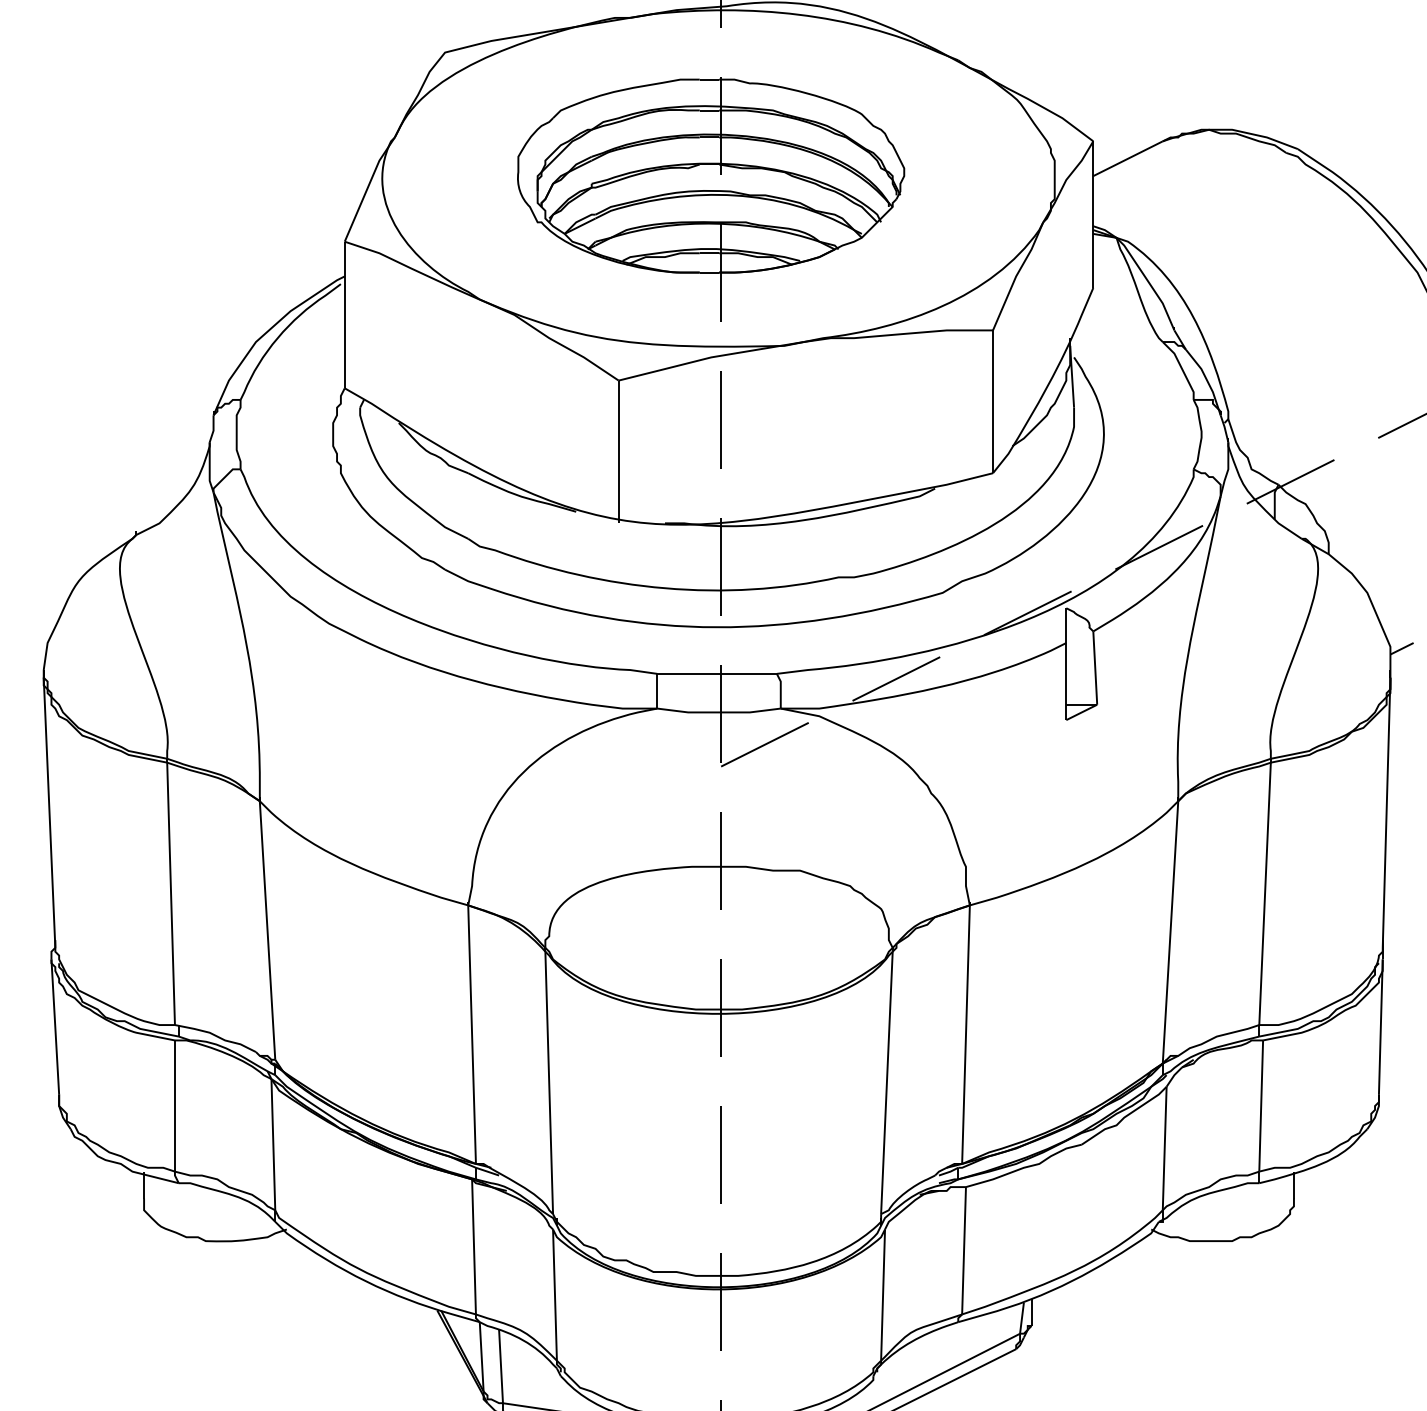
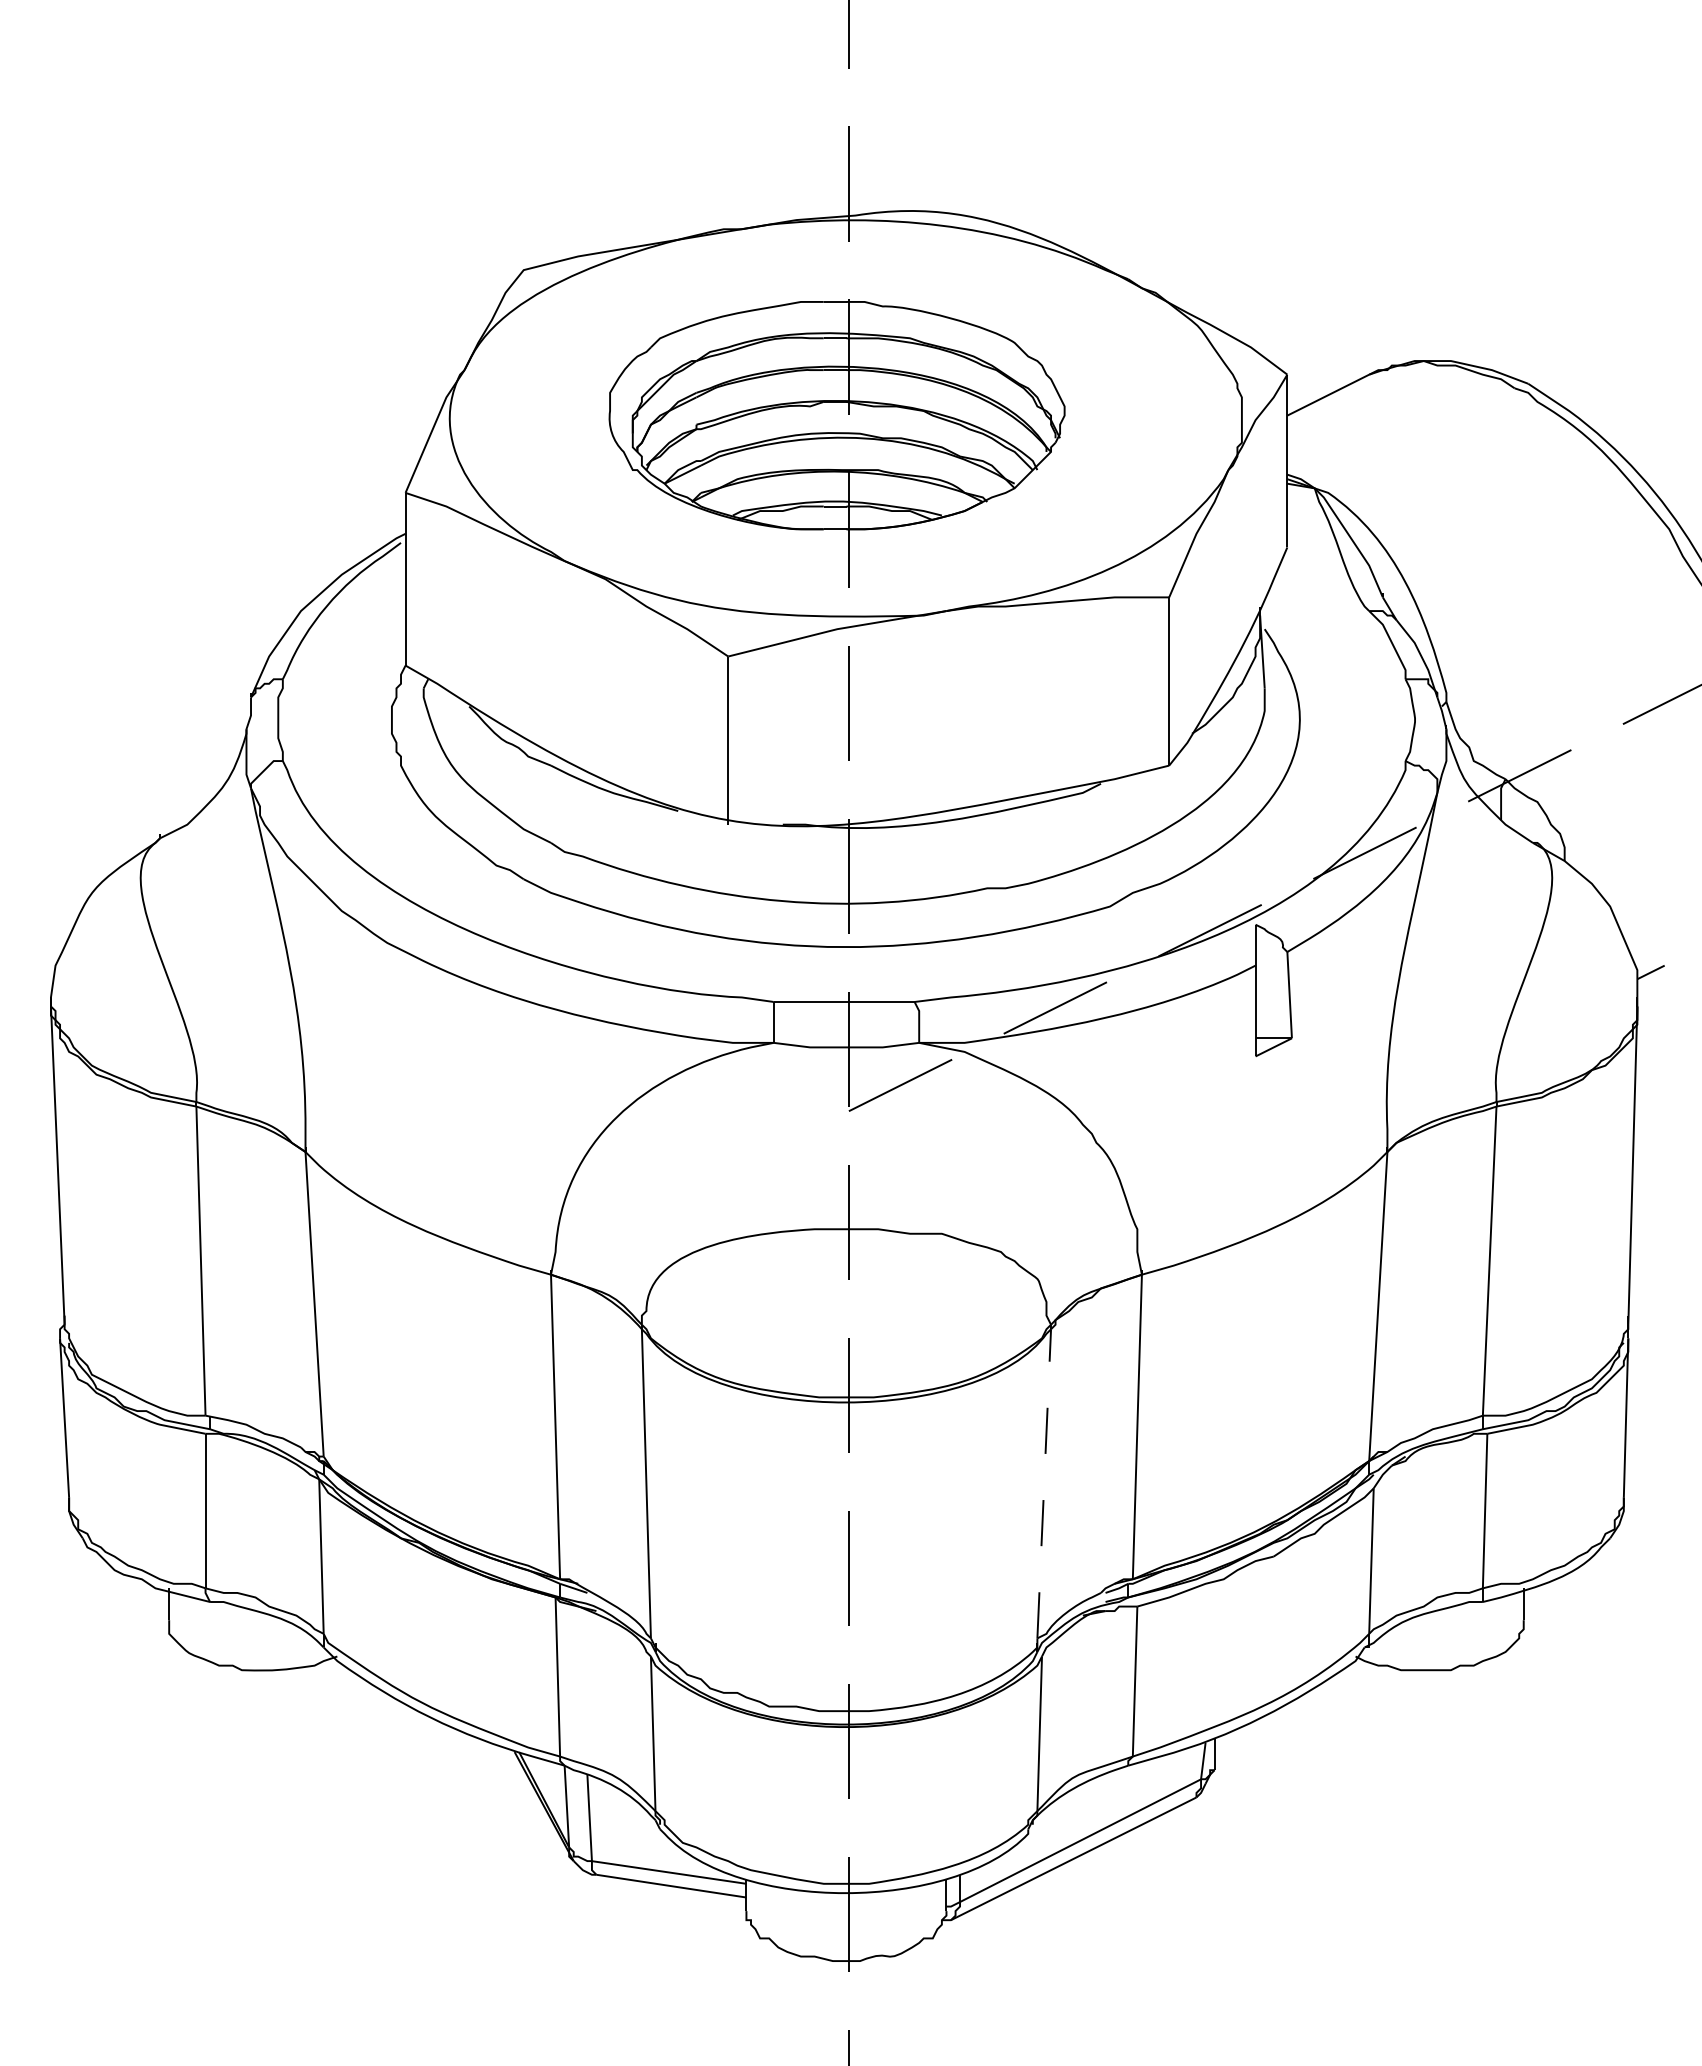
line: (887, 1082) -> (1044, 1483), solid -> dashed

